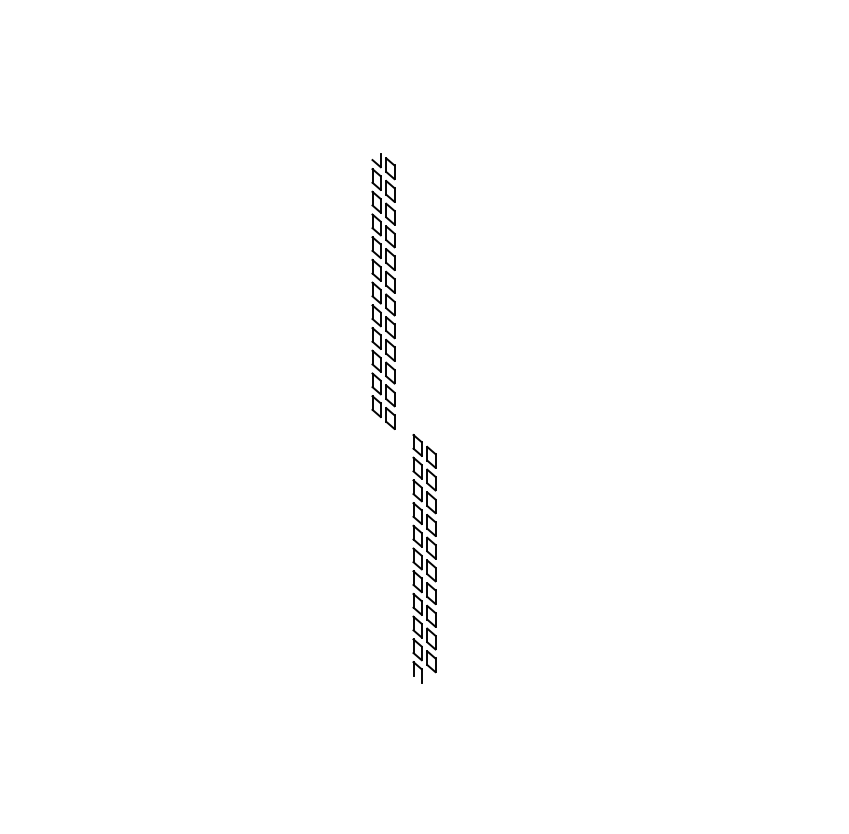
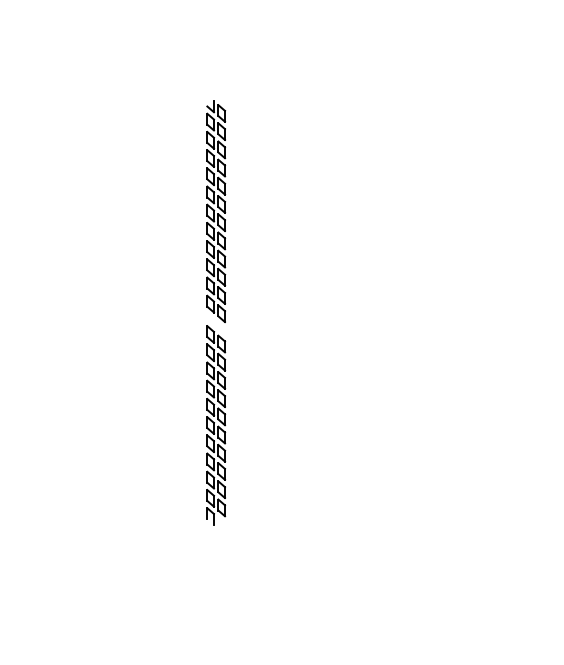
part: (383, 291) -> (216, 211), moved

